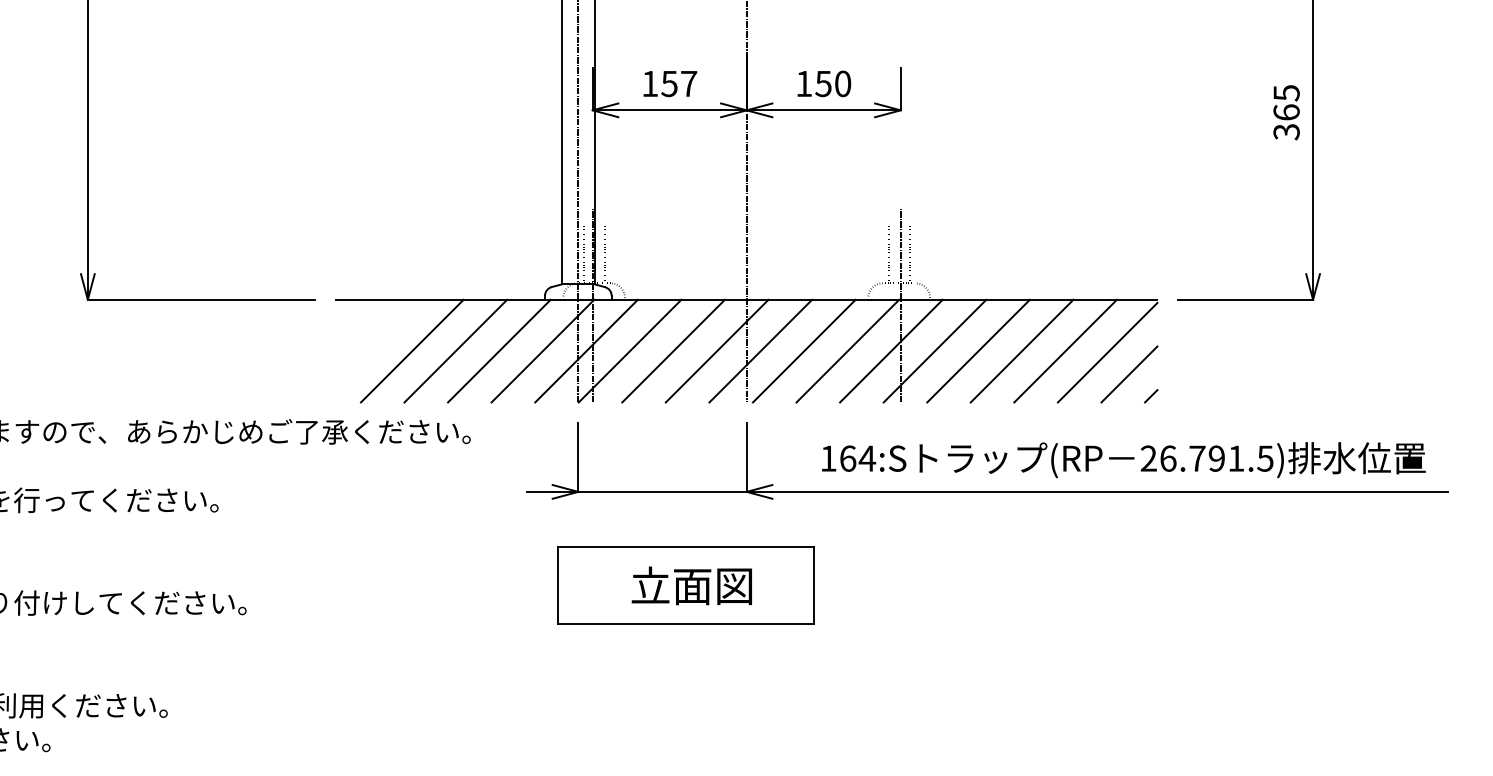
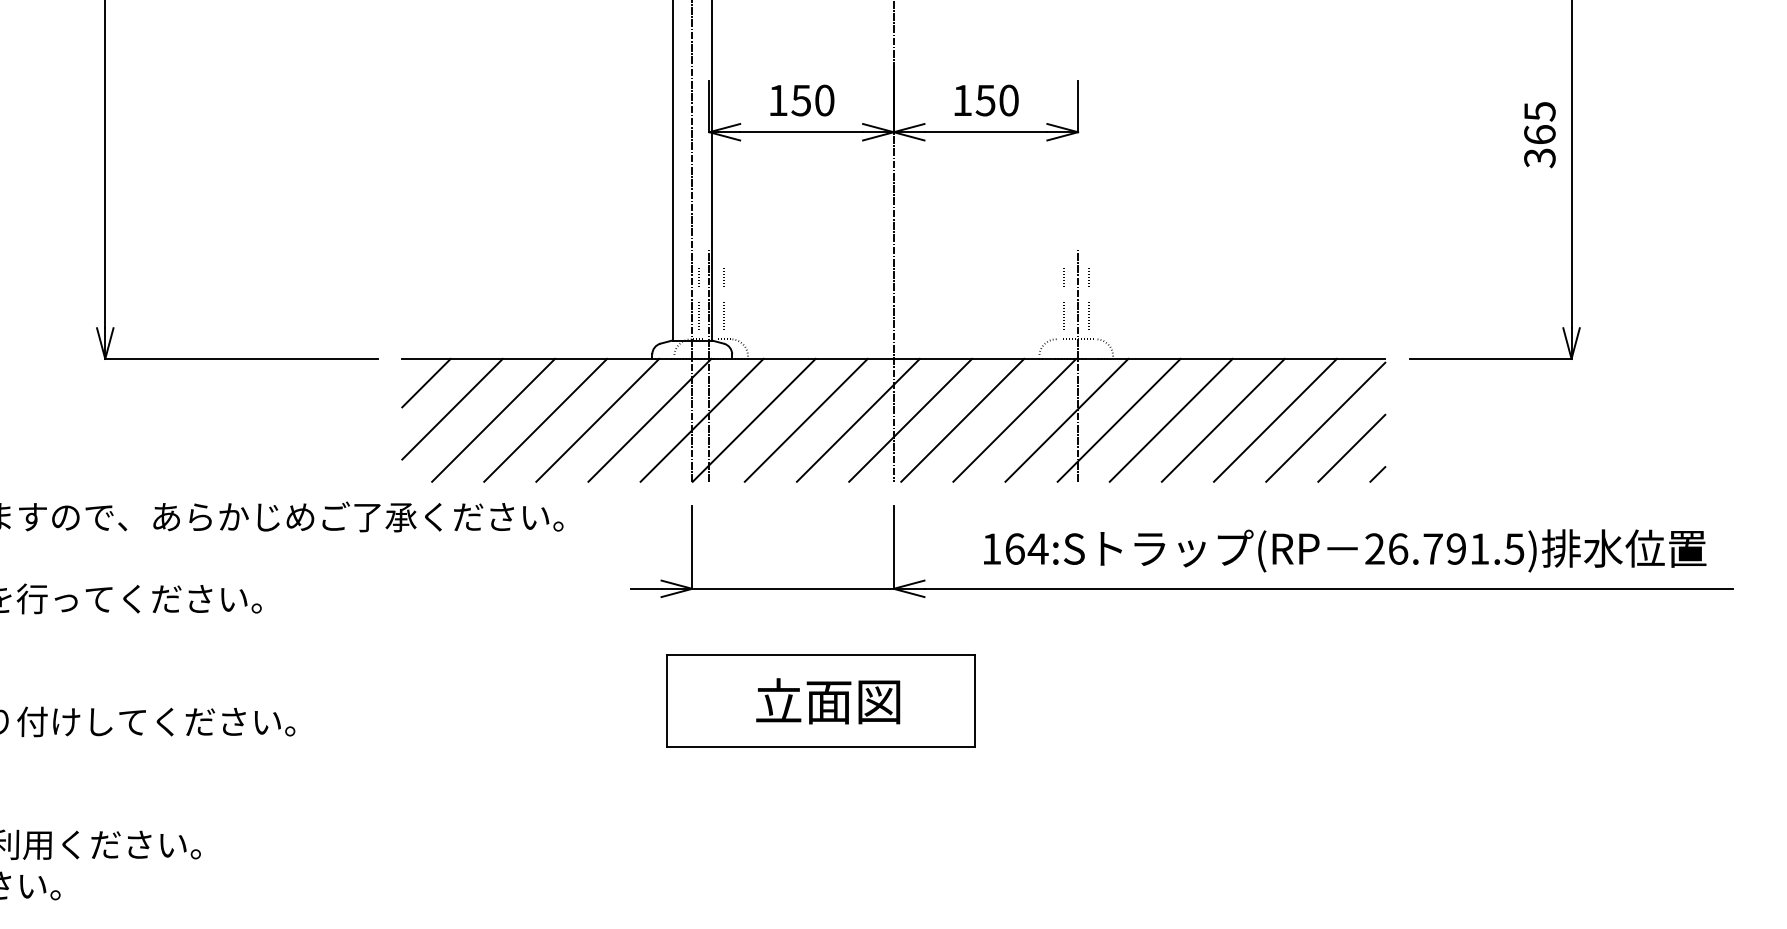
text: (688, 83) -> (824, 100), 157 -> 150
line: (356, 319) -> (426, 382), added
line: (378, 341) -> (452, 408), added

